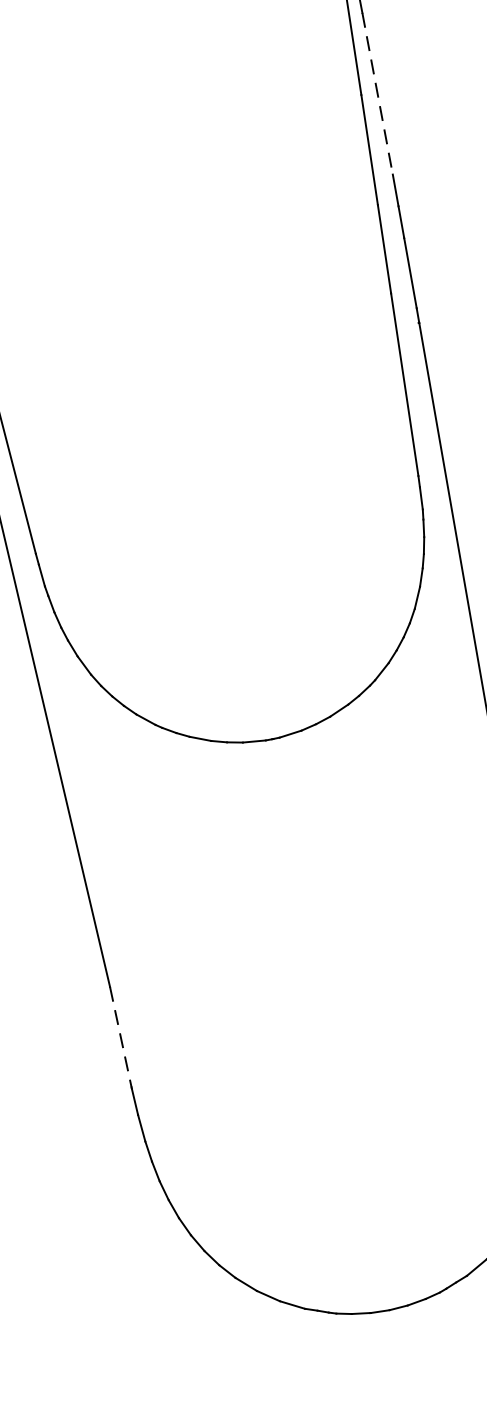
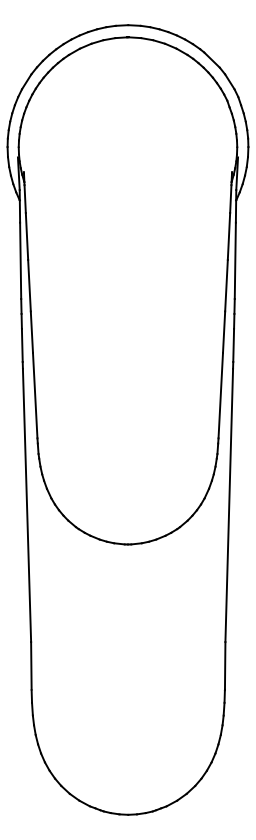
line: (378, 95) -> (235, 261), dashed -> solid
line: (120, 1036) -> (31, 665), dashed -> solid

